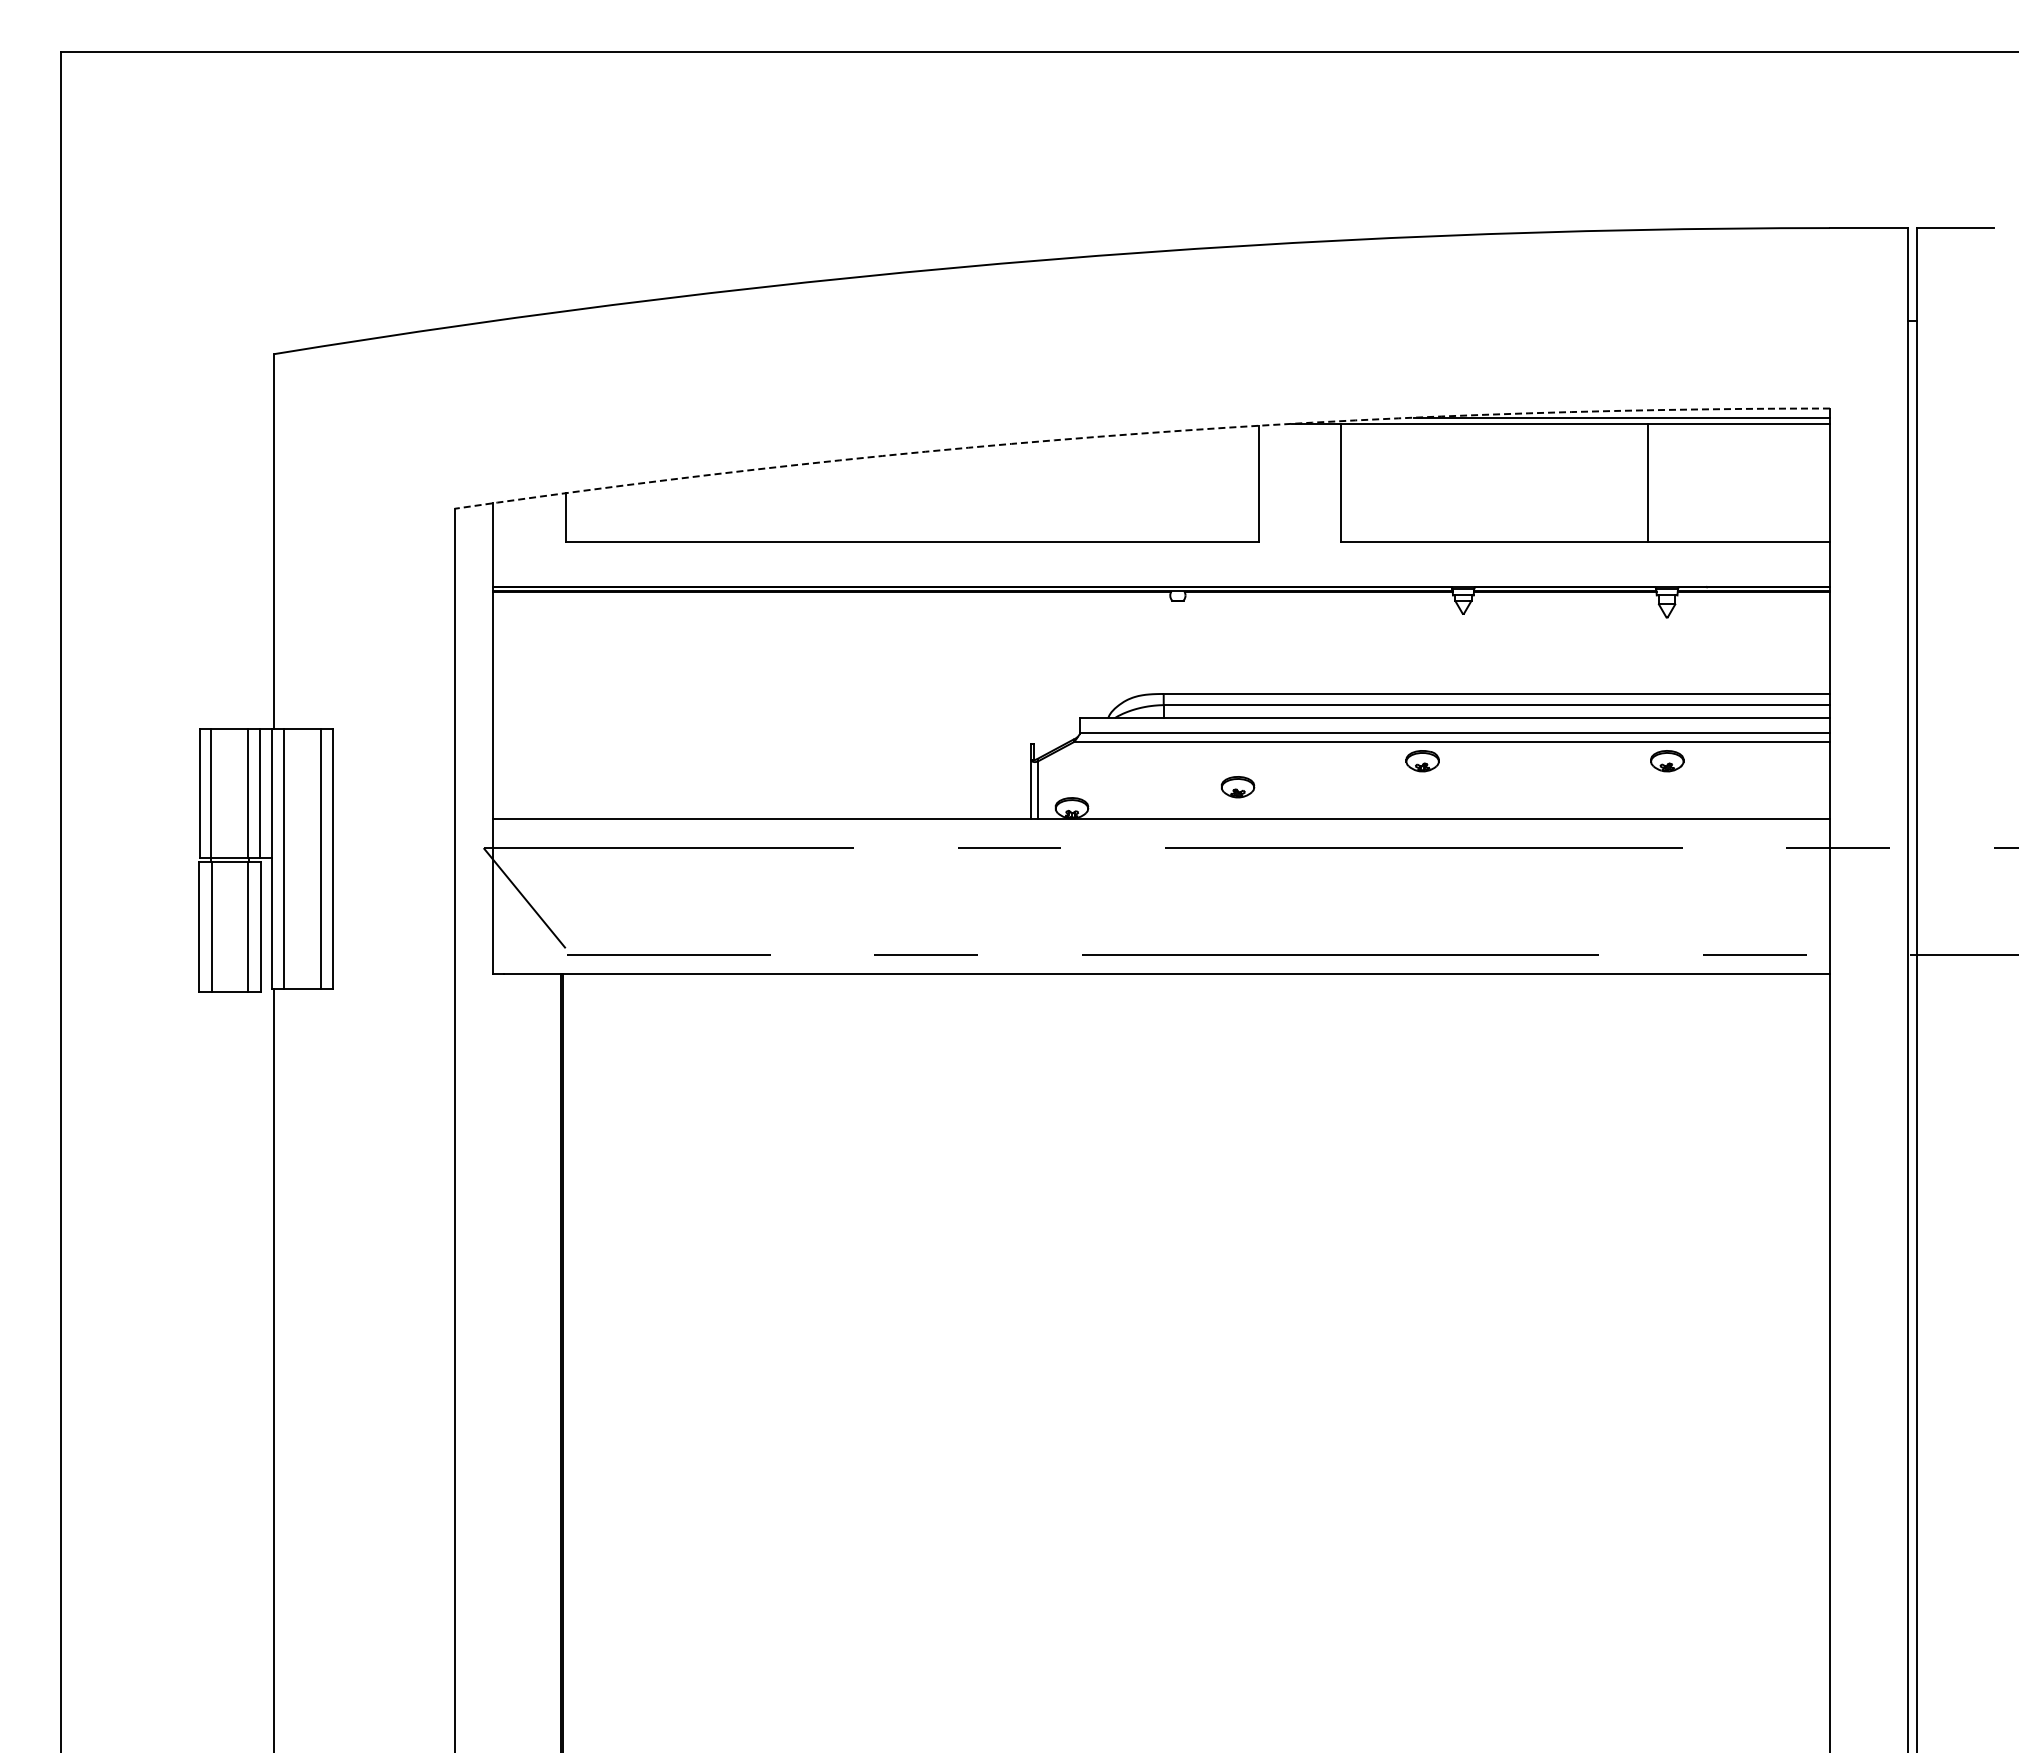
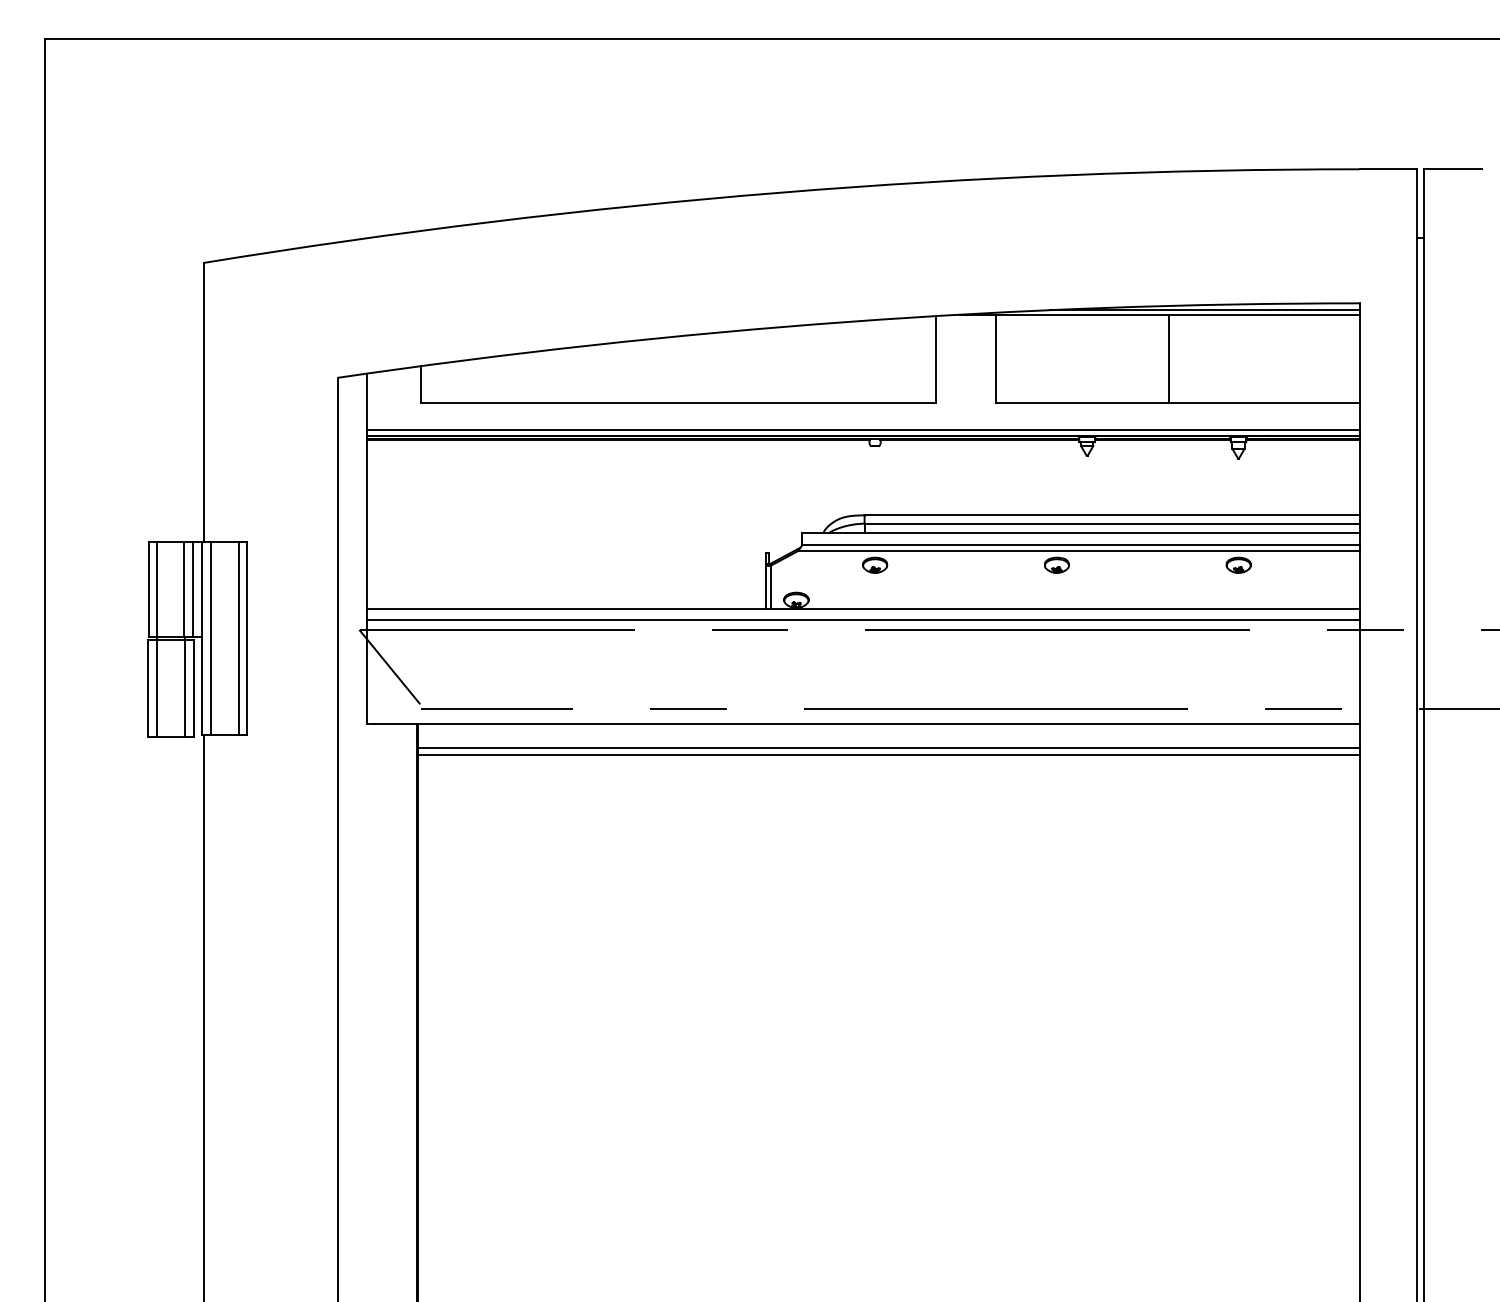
arc: (1140, 433) -> (847, 321), dashed -> solid
line: (1647, 482) -> (1168, 358), moved
line: (1161, 578) -> (862, 429), added
part: (1237, 787) -> (874, 565), moved
line: (1161, 834) -> (862, 619), added
line: (1195, 1006) -> (888, 747), added
line: (1195, 1016) -> (888, 755), added

